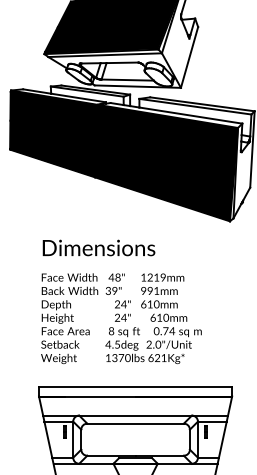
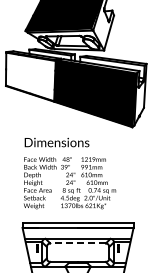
fill: (52, 133) -> (30, 76), removed
line: (136, 423) -> (78, 243), solid -> dashed

